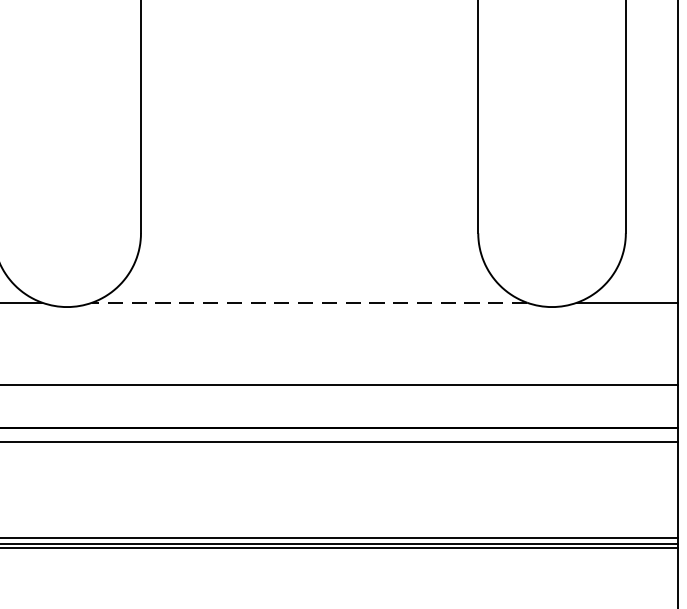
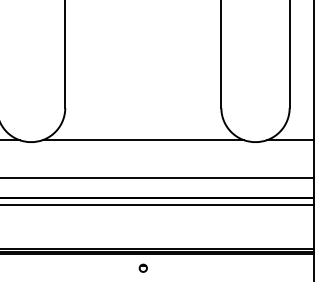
line: (310, 303) -> (143, 140), dashed -> solid
part: (307, 577) -> (142, 267), added

